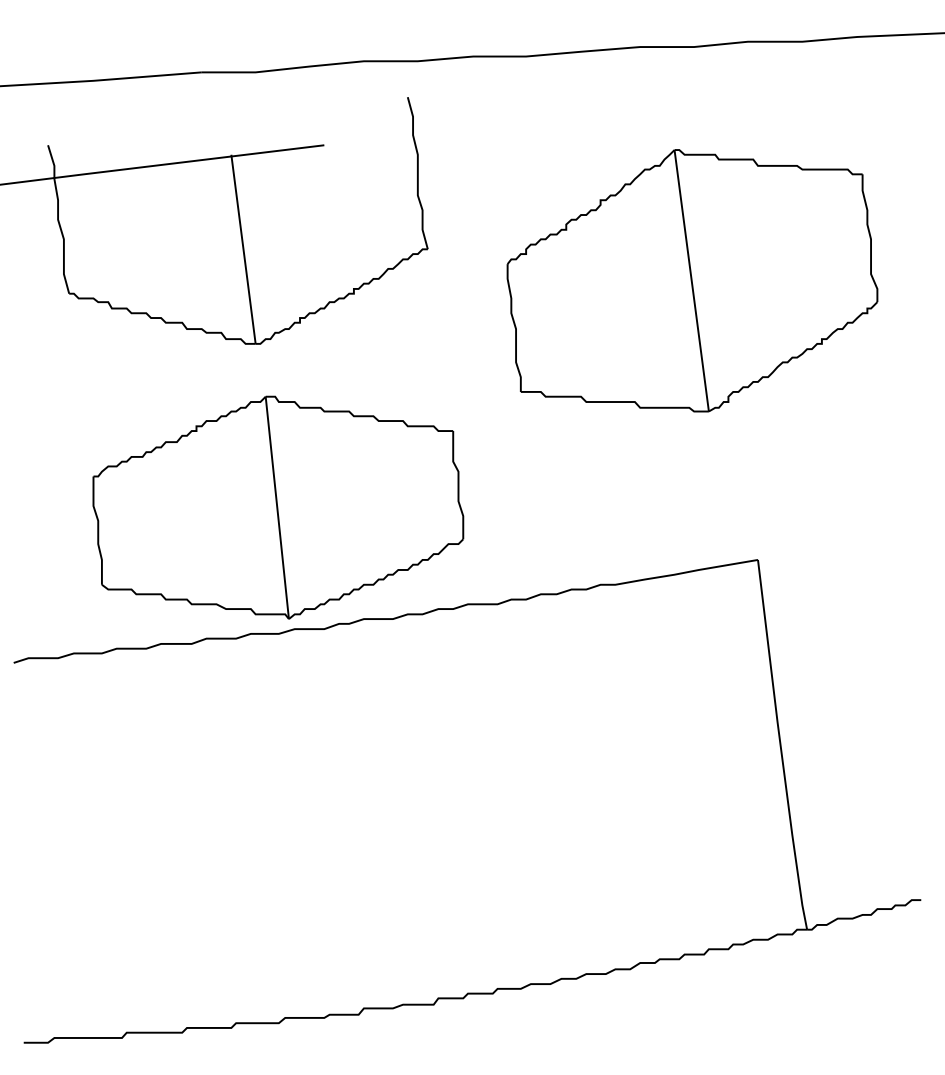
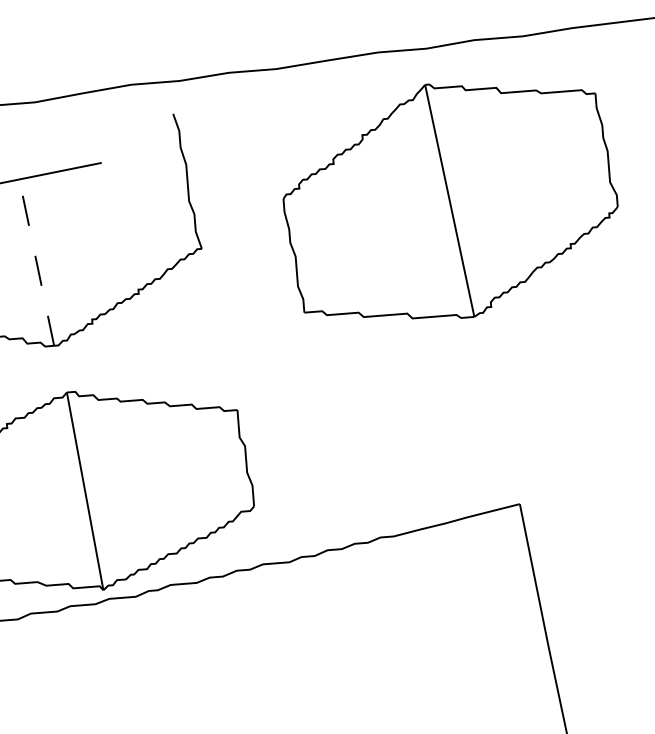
line: (243, 248) -> (36, 261), solid -> dashed
part: (692, 280) -> (450, 200), moved

